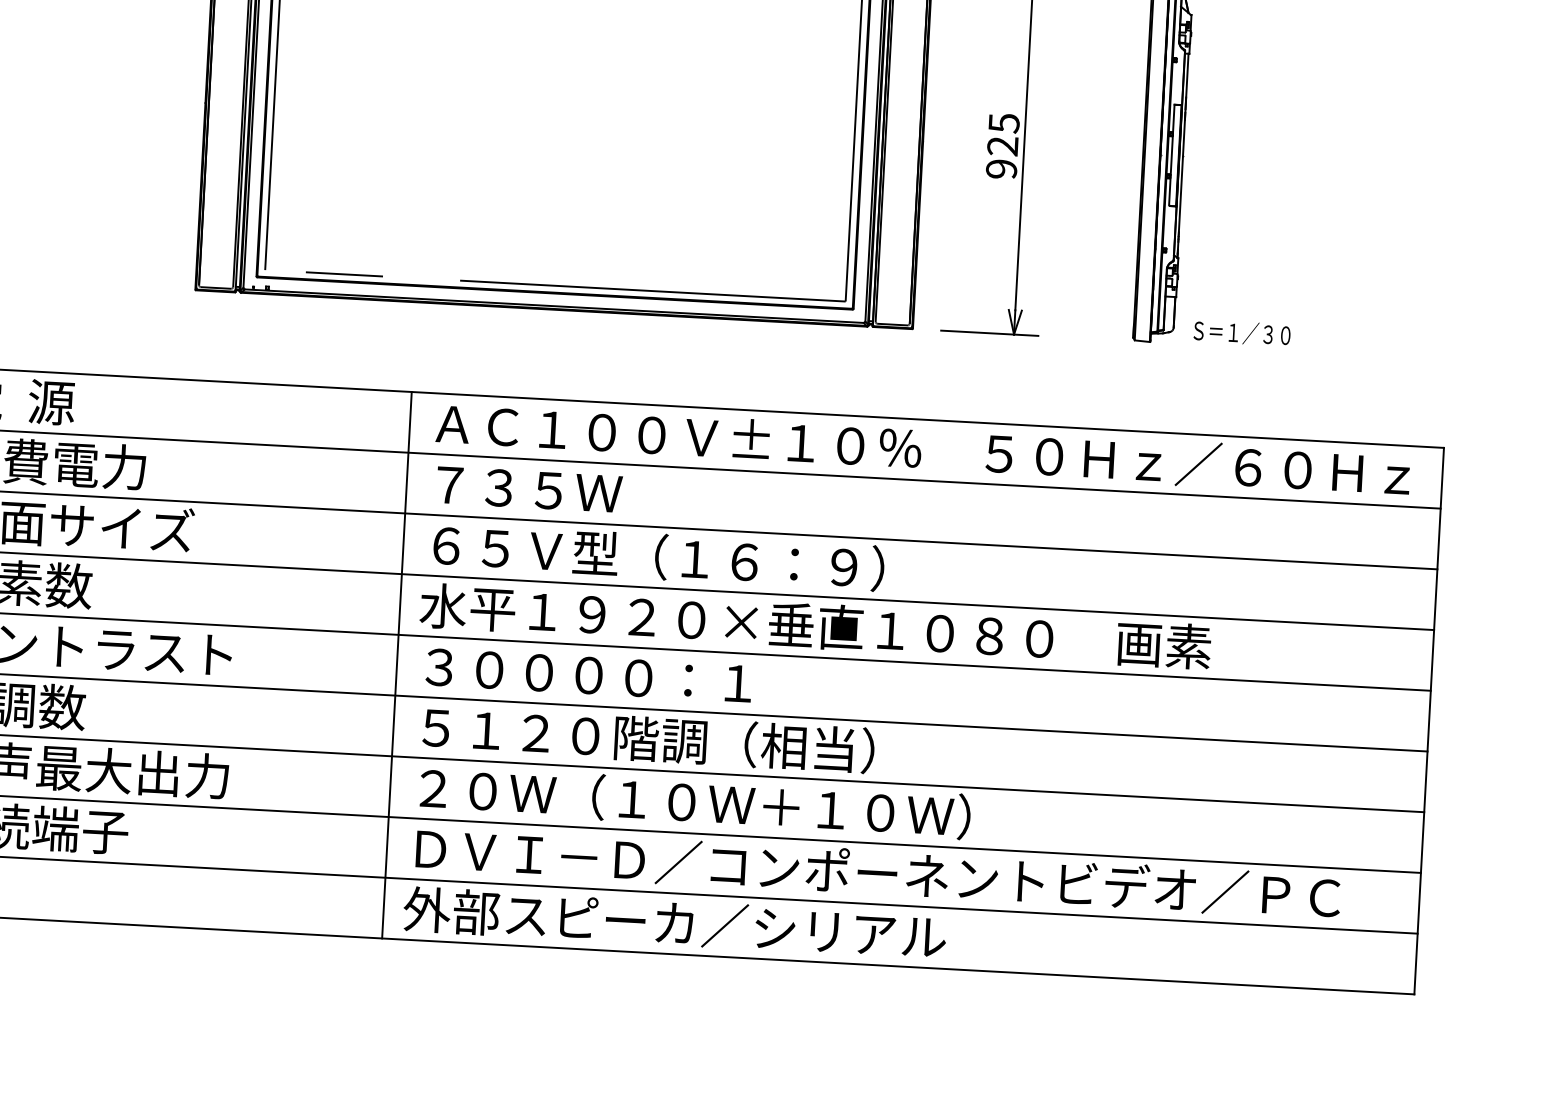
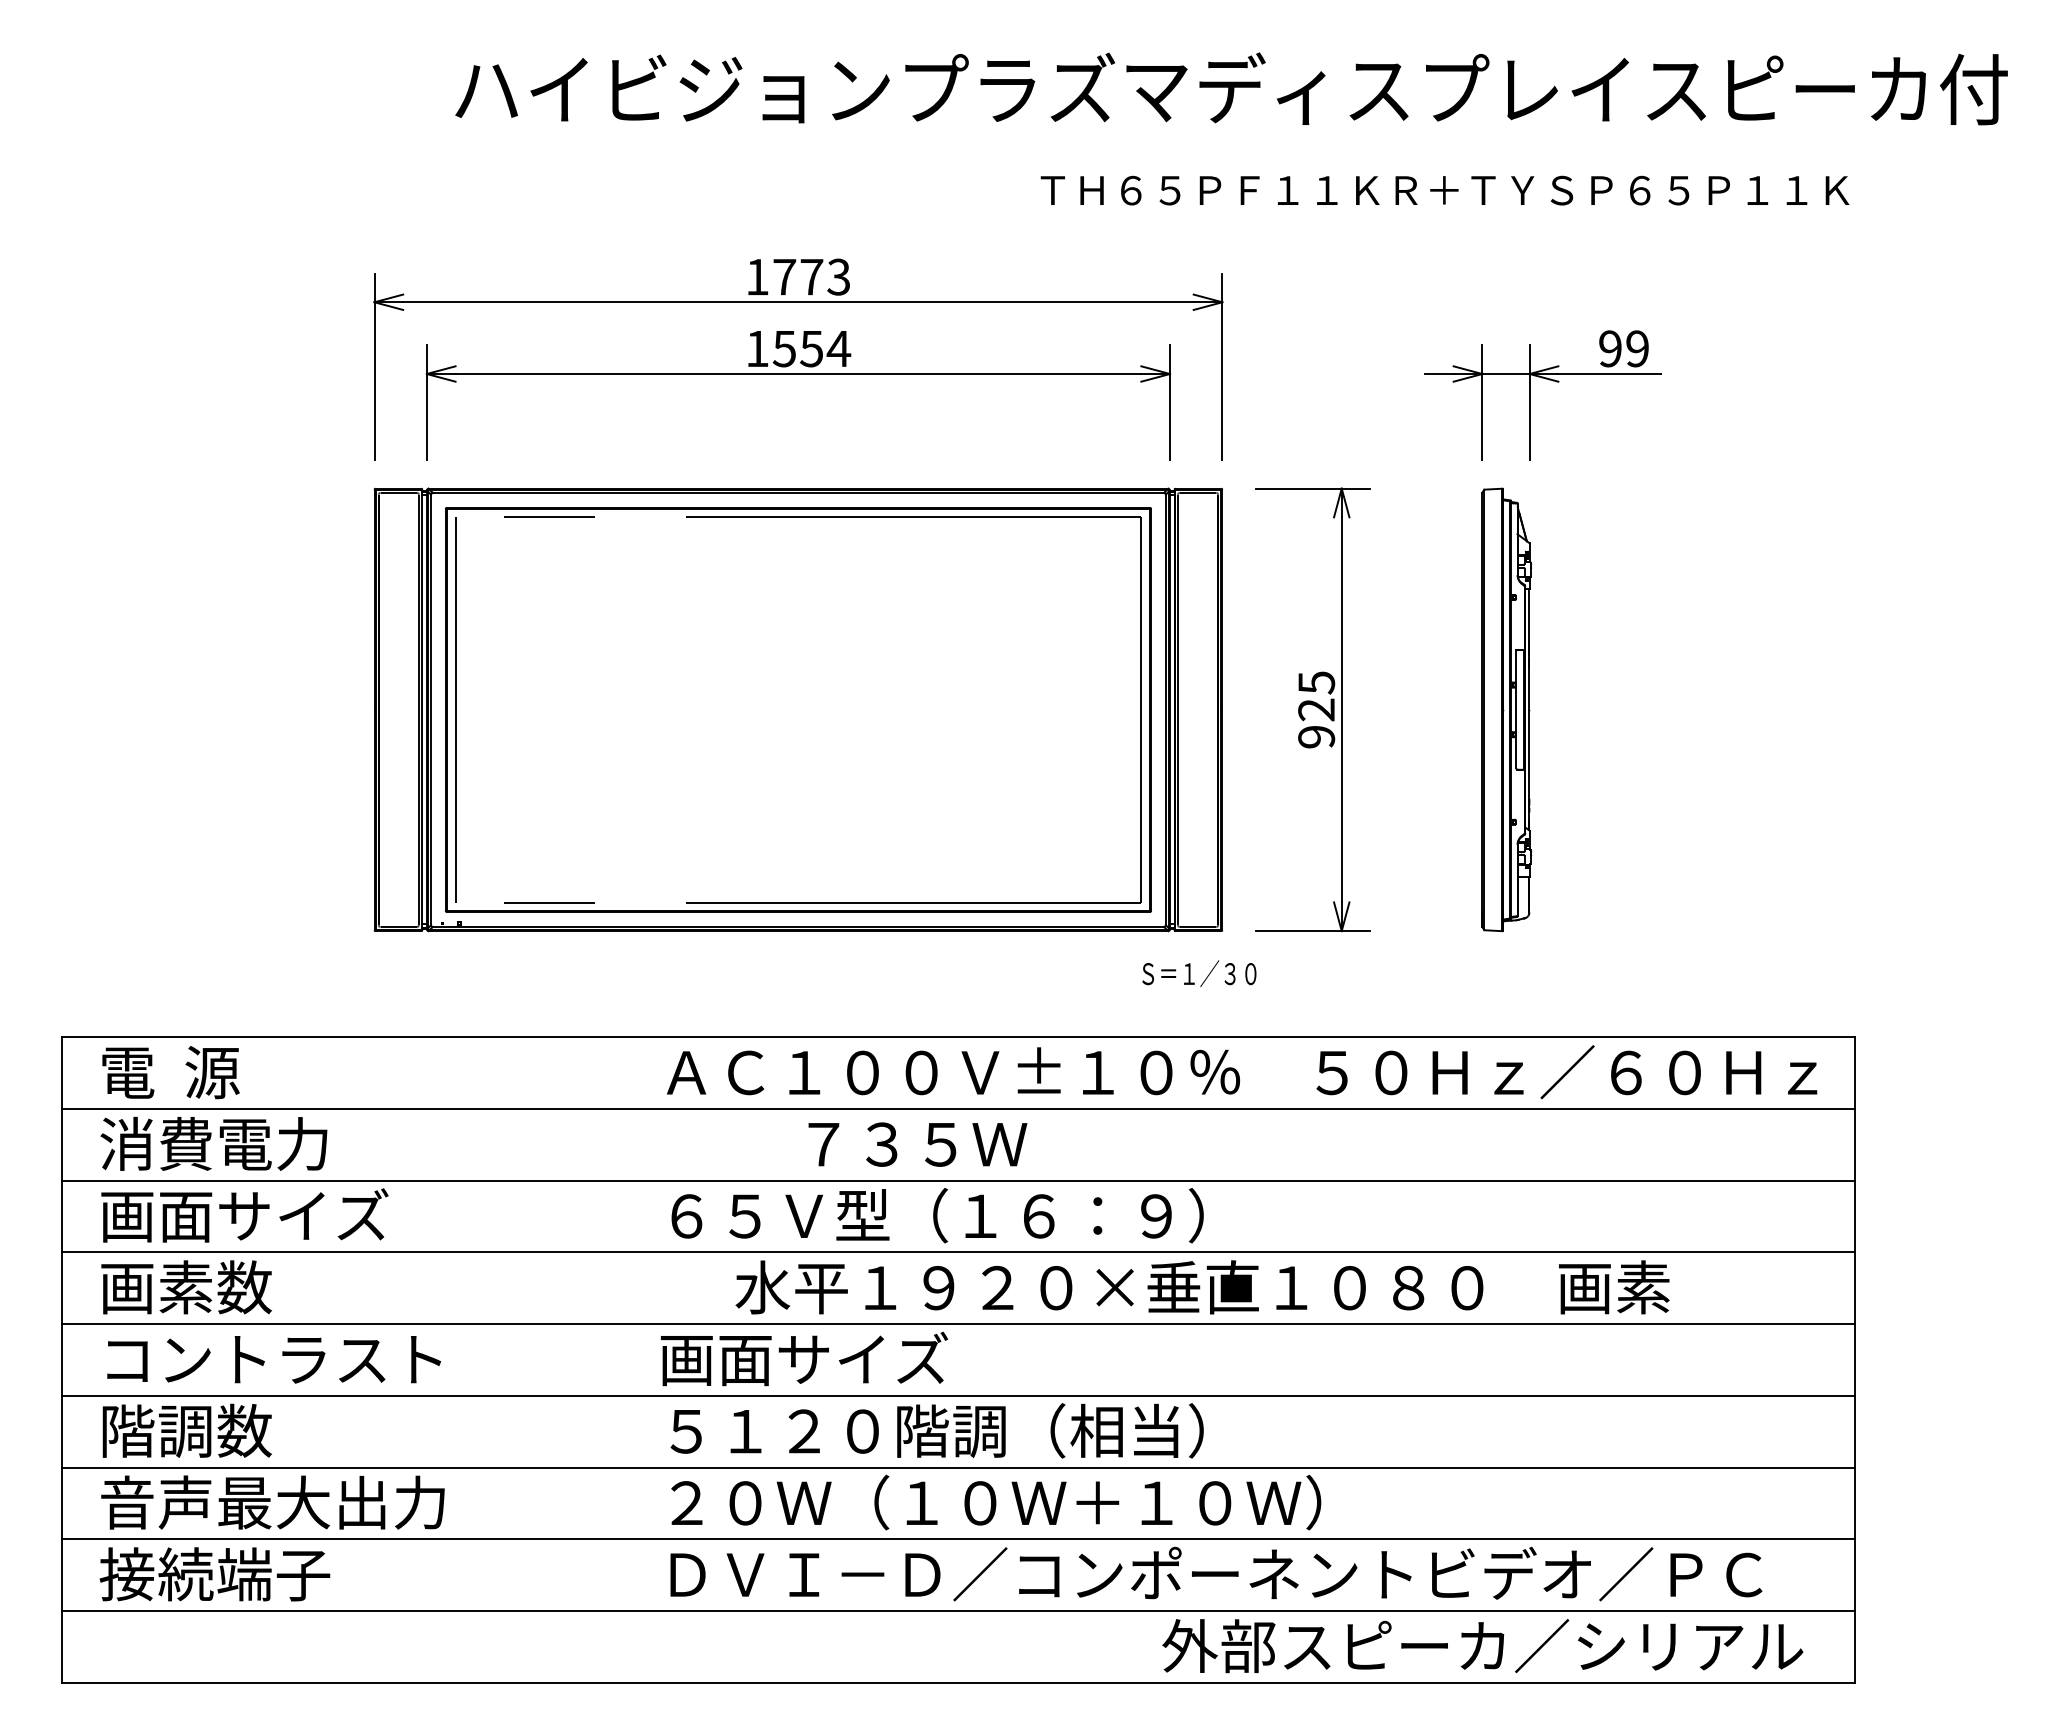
text: (1242, 332) -> (1199, 973), moved
text: (529, 489) -> (917, 1144), moved
text: (815, 626) -> (1202, 1287), moved
line: (396, 664) -> (635, 1359), removed
text: (584, 674) -> (857, 1358), ３００００：１ -> 画面サイズ
text: (674, 923) -> (1482, 1646), moved

